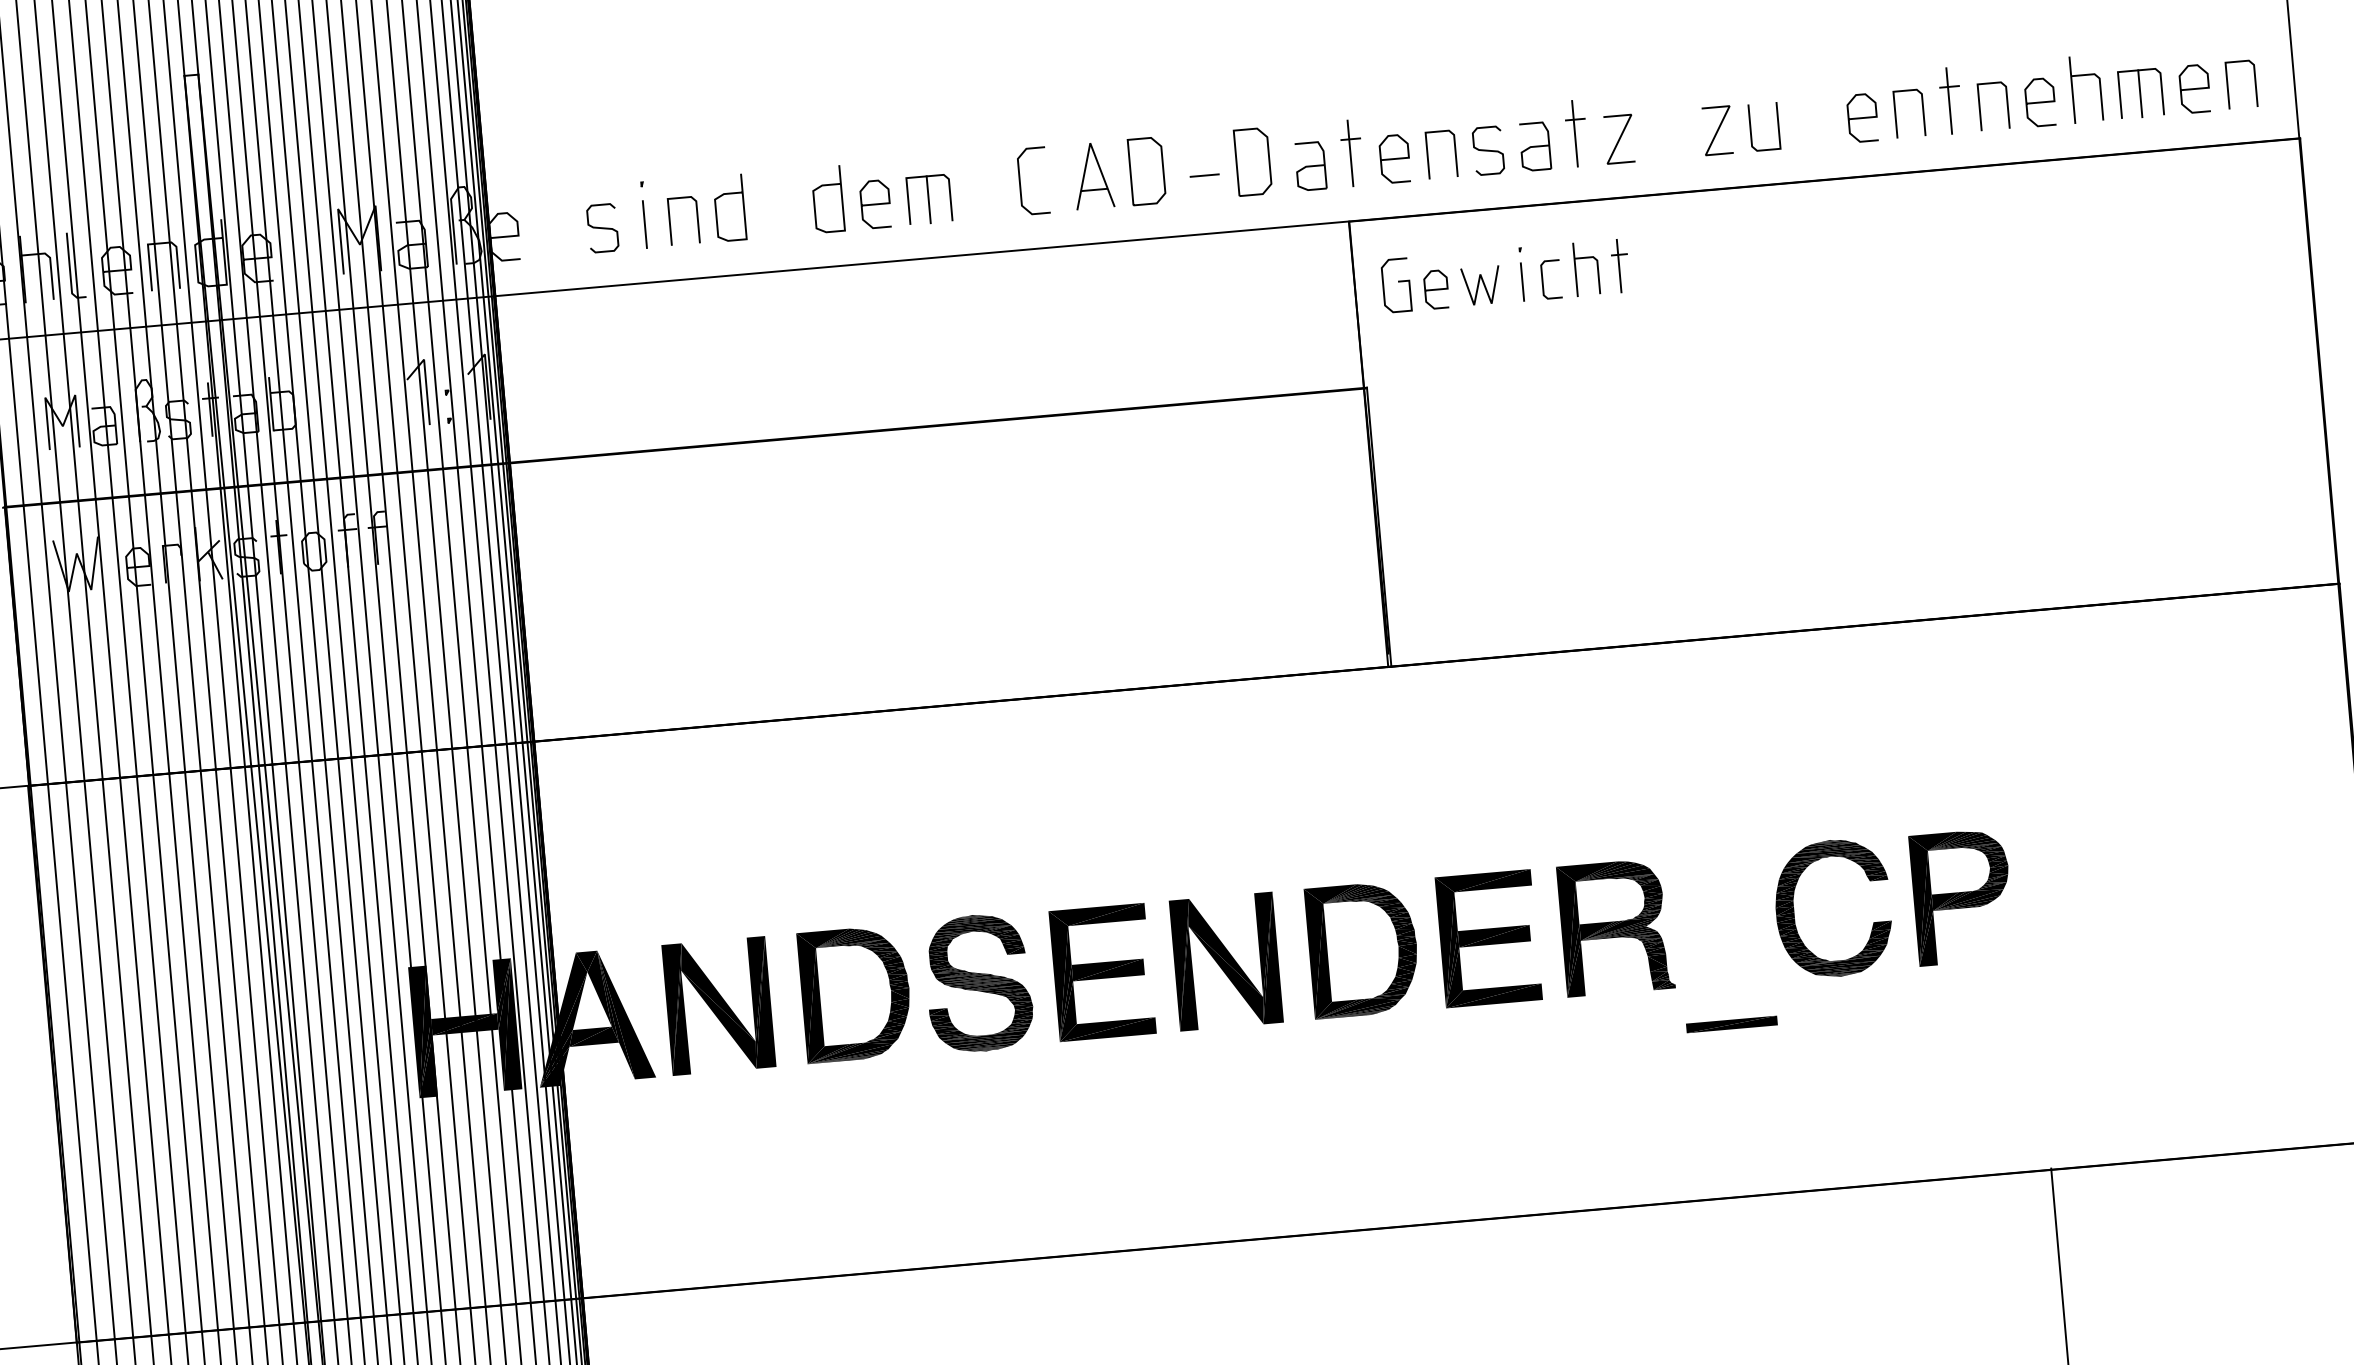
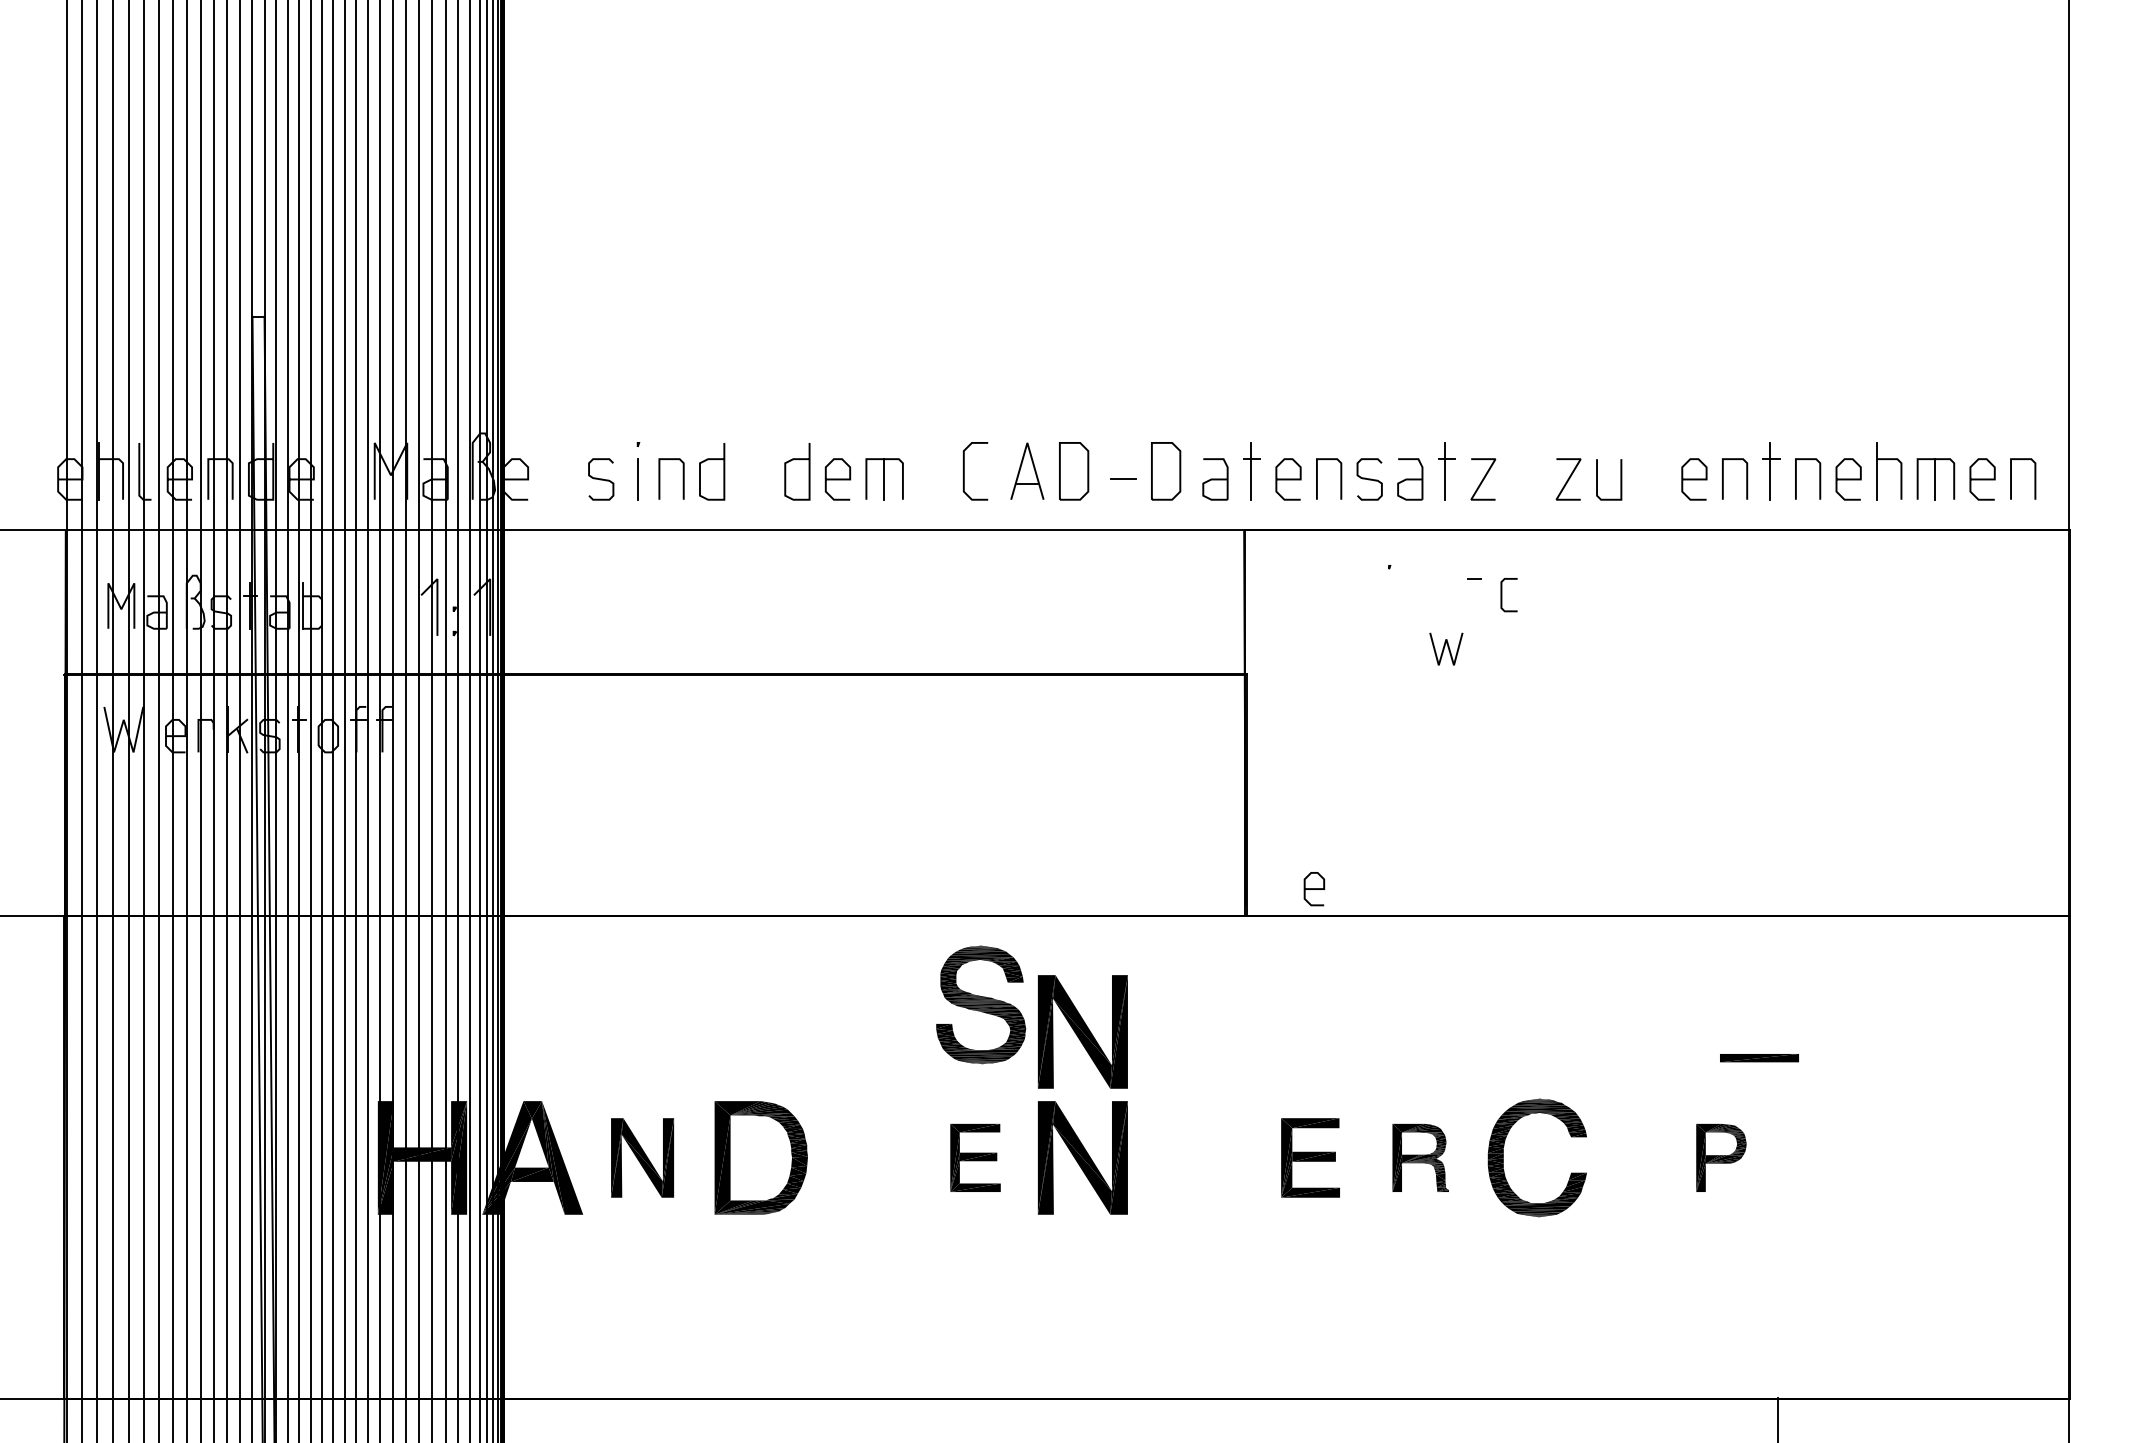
part: (1585, 258) -> (1445, 579), removed
line: (1619, 265) -> (1473, 588), removed
curve: (1543, 280) -> (1502, 595), moved
line: (1522, 281) -> (1389, 594), removed
curve: (1398, 282) -> (1282, 586), removed
line: (1482, 283) -> (1447, 647), moved
curve: (1436, 290) -> (1314, 889), moved
part: (1213, 815) -> (1082, 1031), added
part: (1962, 896) -> (1721, 1157), size x0.6
part: (1794, 911) -> (1503, 1157), moved
part: (1615, 927) -> (1420, 1157), size x0.6
part: (1488, 938) -> (1310, 1157), size x0.7
part: (1362, 949) -> (1201, 1157), removed
part: (1102, 971) -> (975, 1157), size x0.6
part: (979, 982) -> (981, 1004), moved
part: (718, 1005) -> (642, 1157), size x0.7
part: (1731, 1024) -> (1759, 1058), moved

